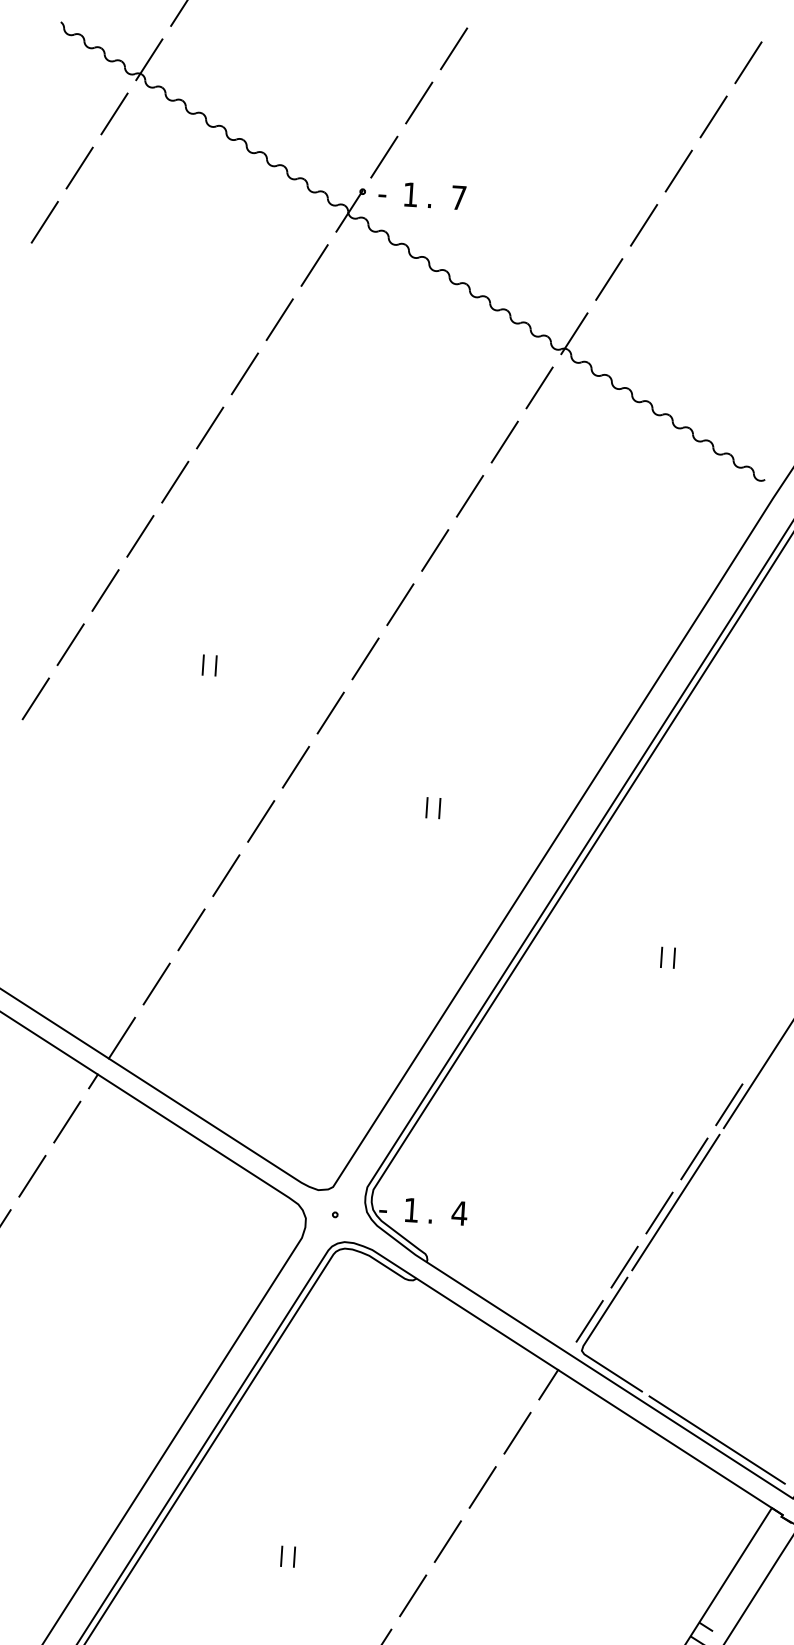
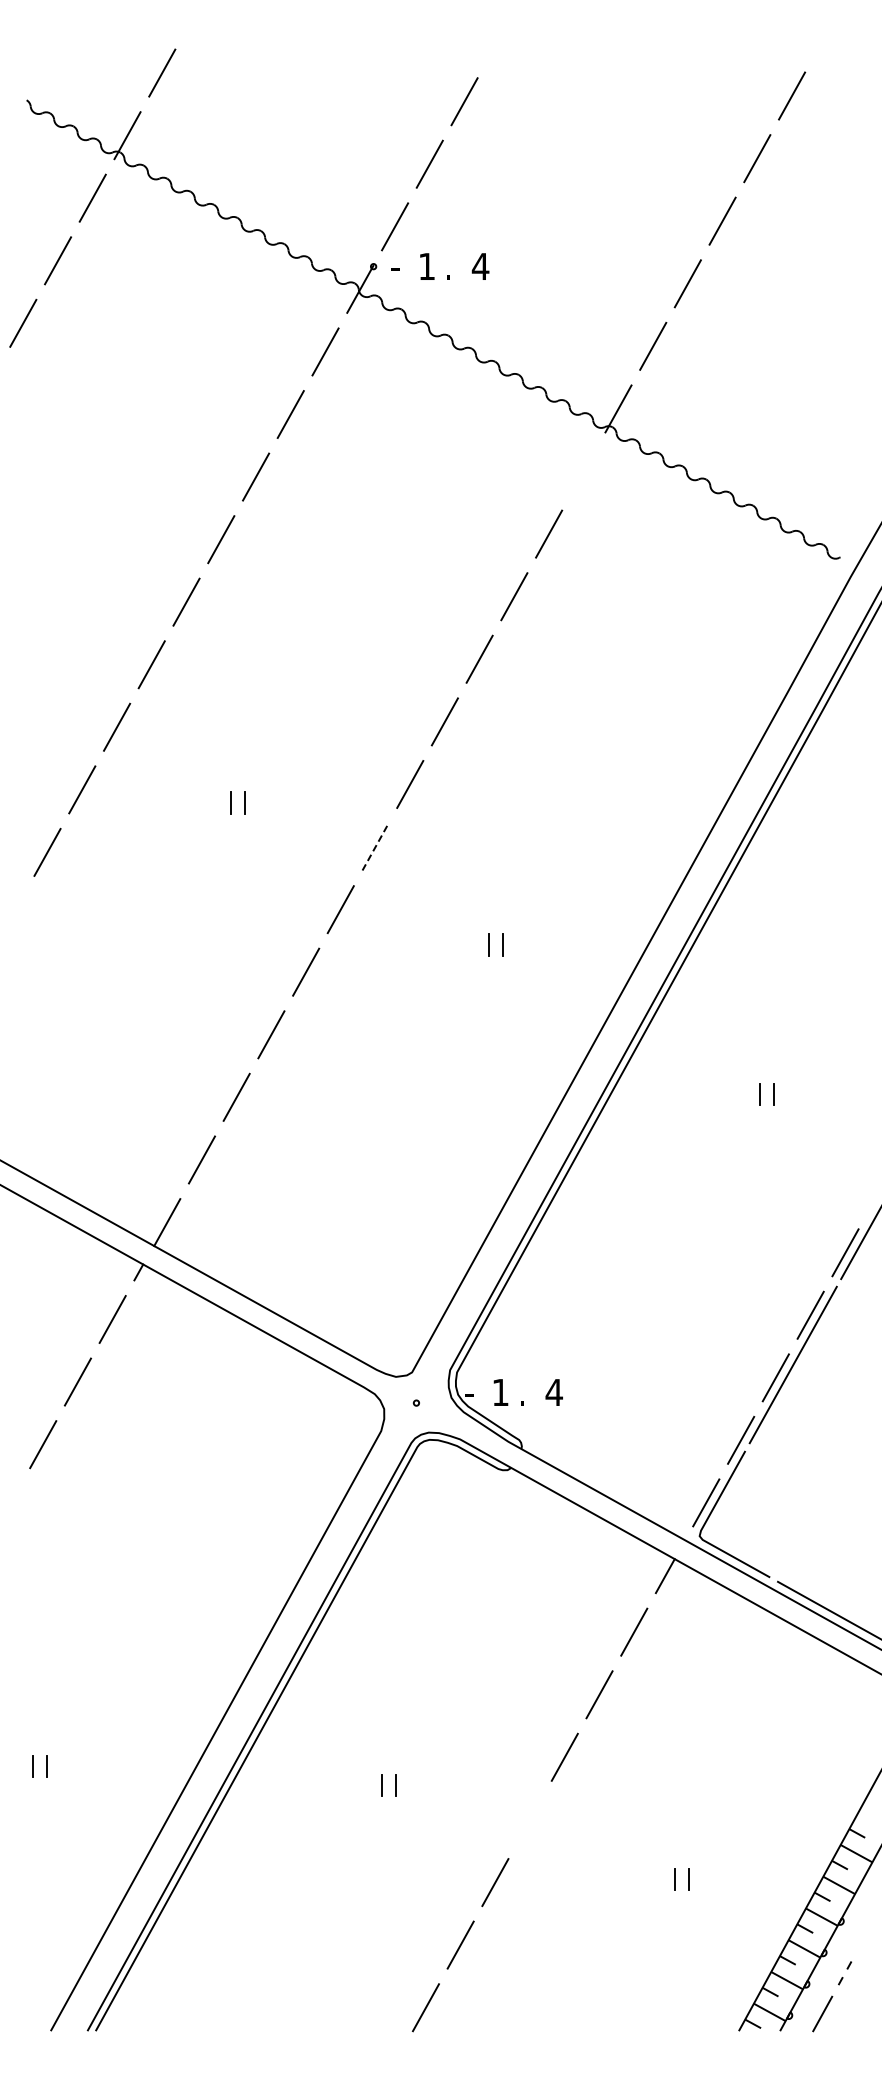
text: (458, 197) -> (480, 266), 7 -> 4
line: (539, 387) -> (583, 471), removed
line: (330, 713) -> (375, 847), solid -> dashed
line: (413, 1595) -> (530, 1819), removed

